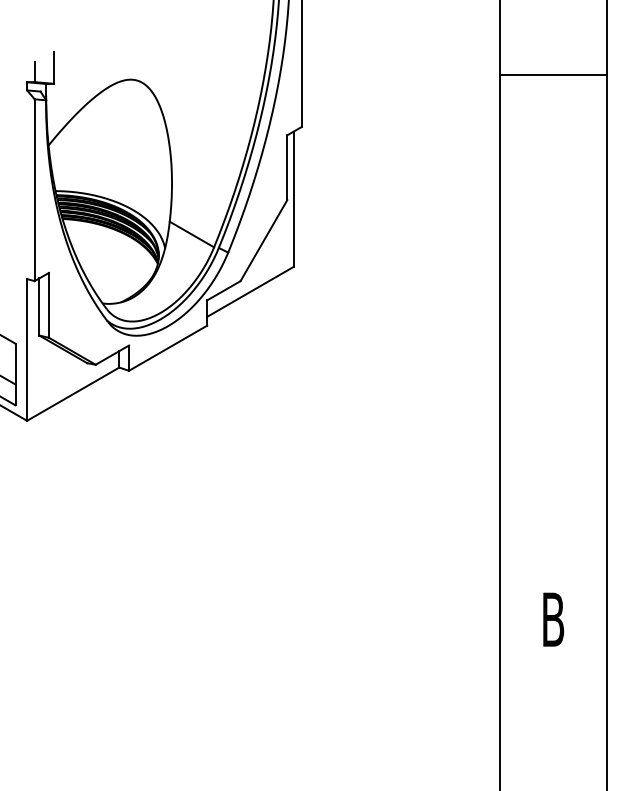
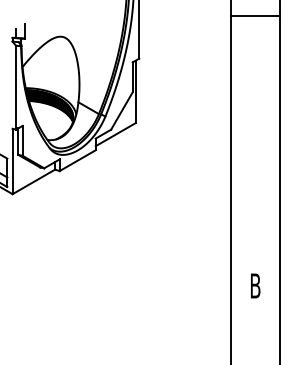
line: (553, 74) -> (255, 16), moved

